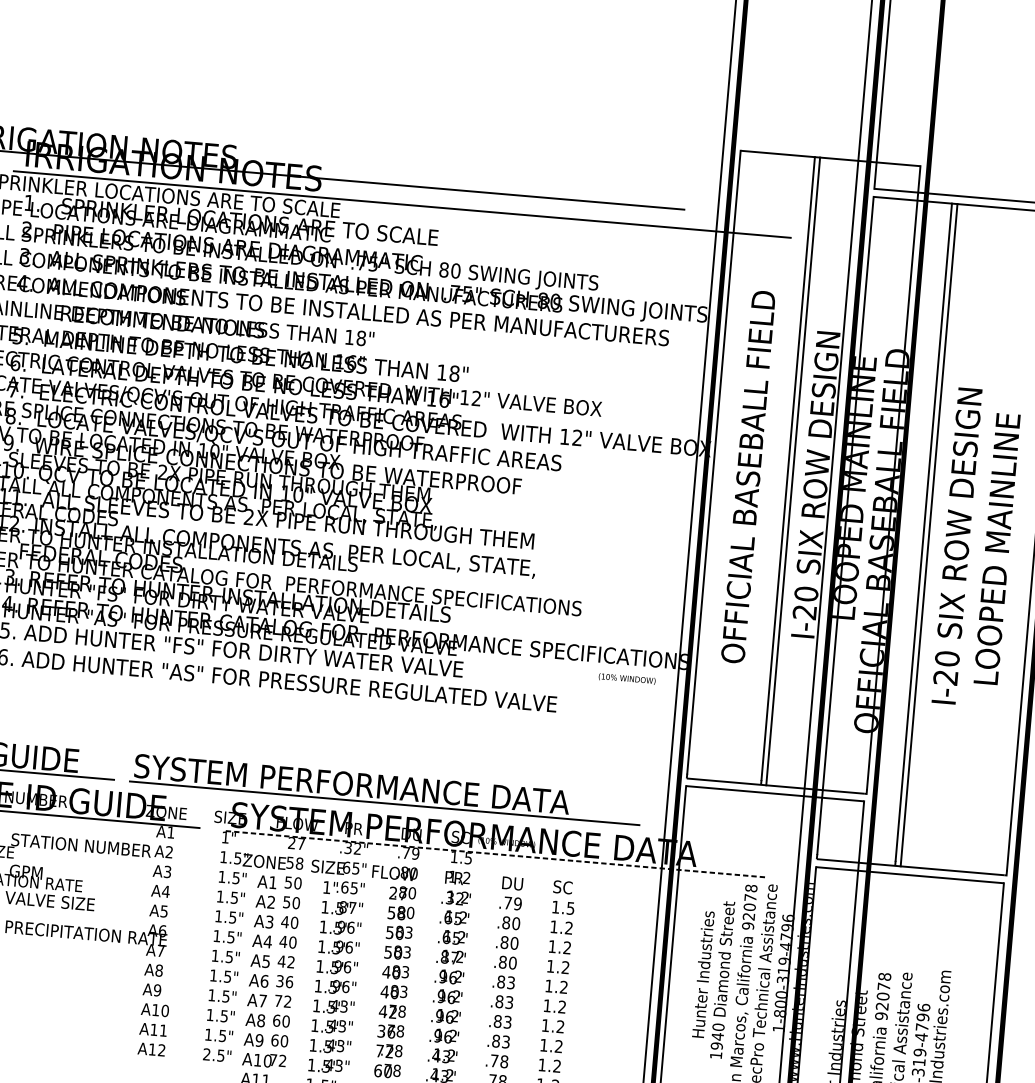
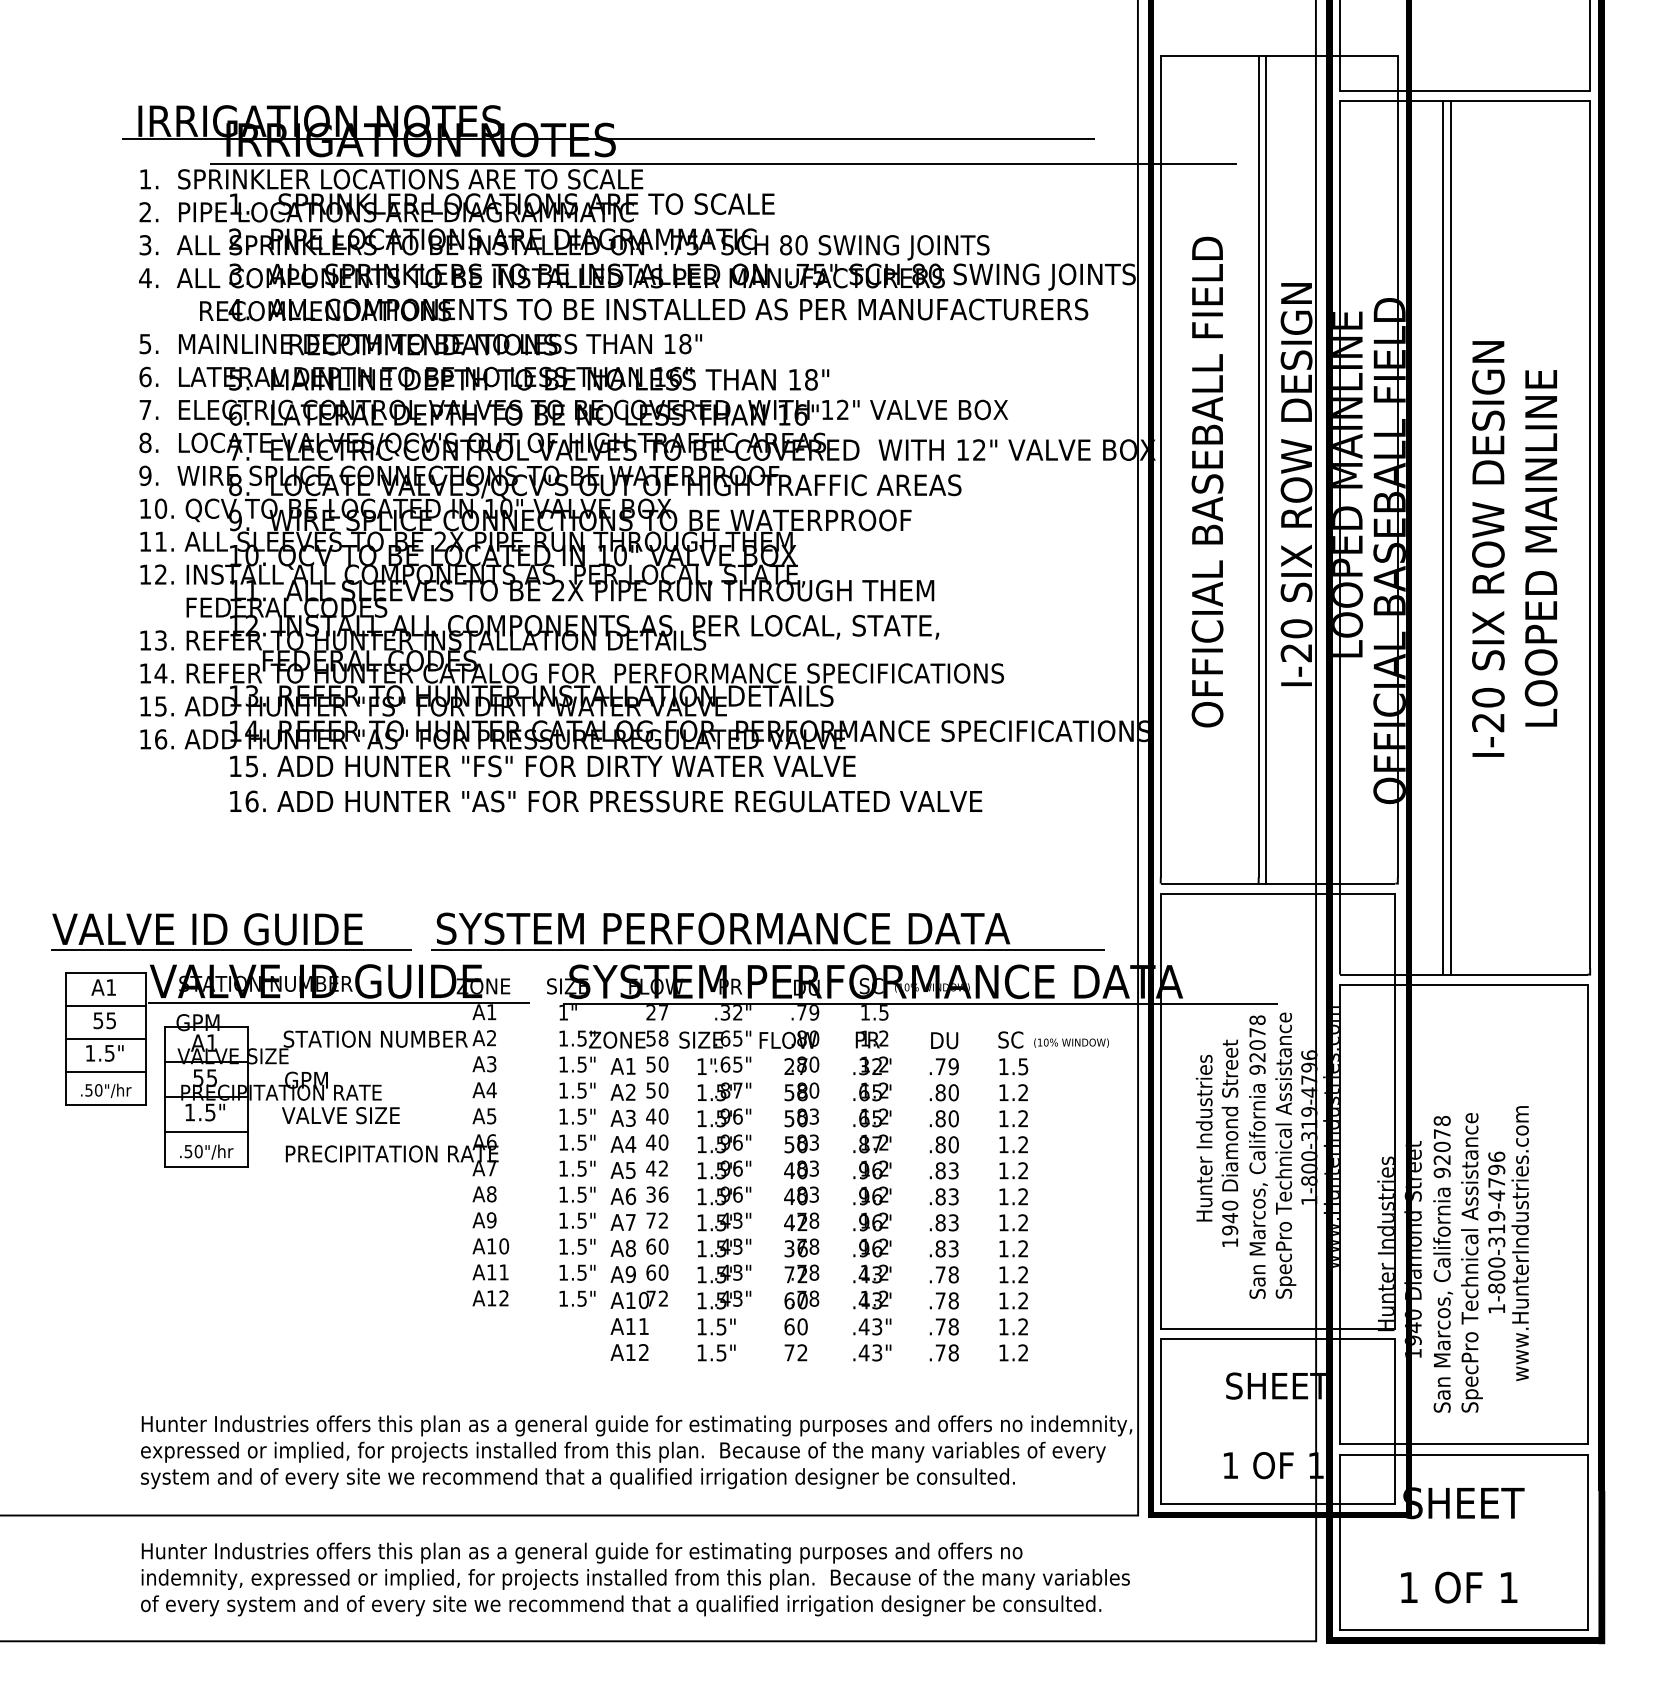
text: (627, 678) -> (1071, 1042), moved
line: (497, 854) -> (921, 1004), dashed -> solid
text: (206, 1054) -> (562, 1298), 2.5" -> 1.5"

